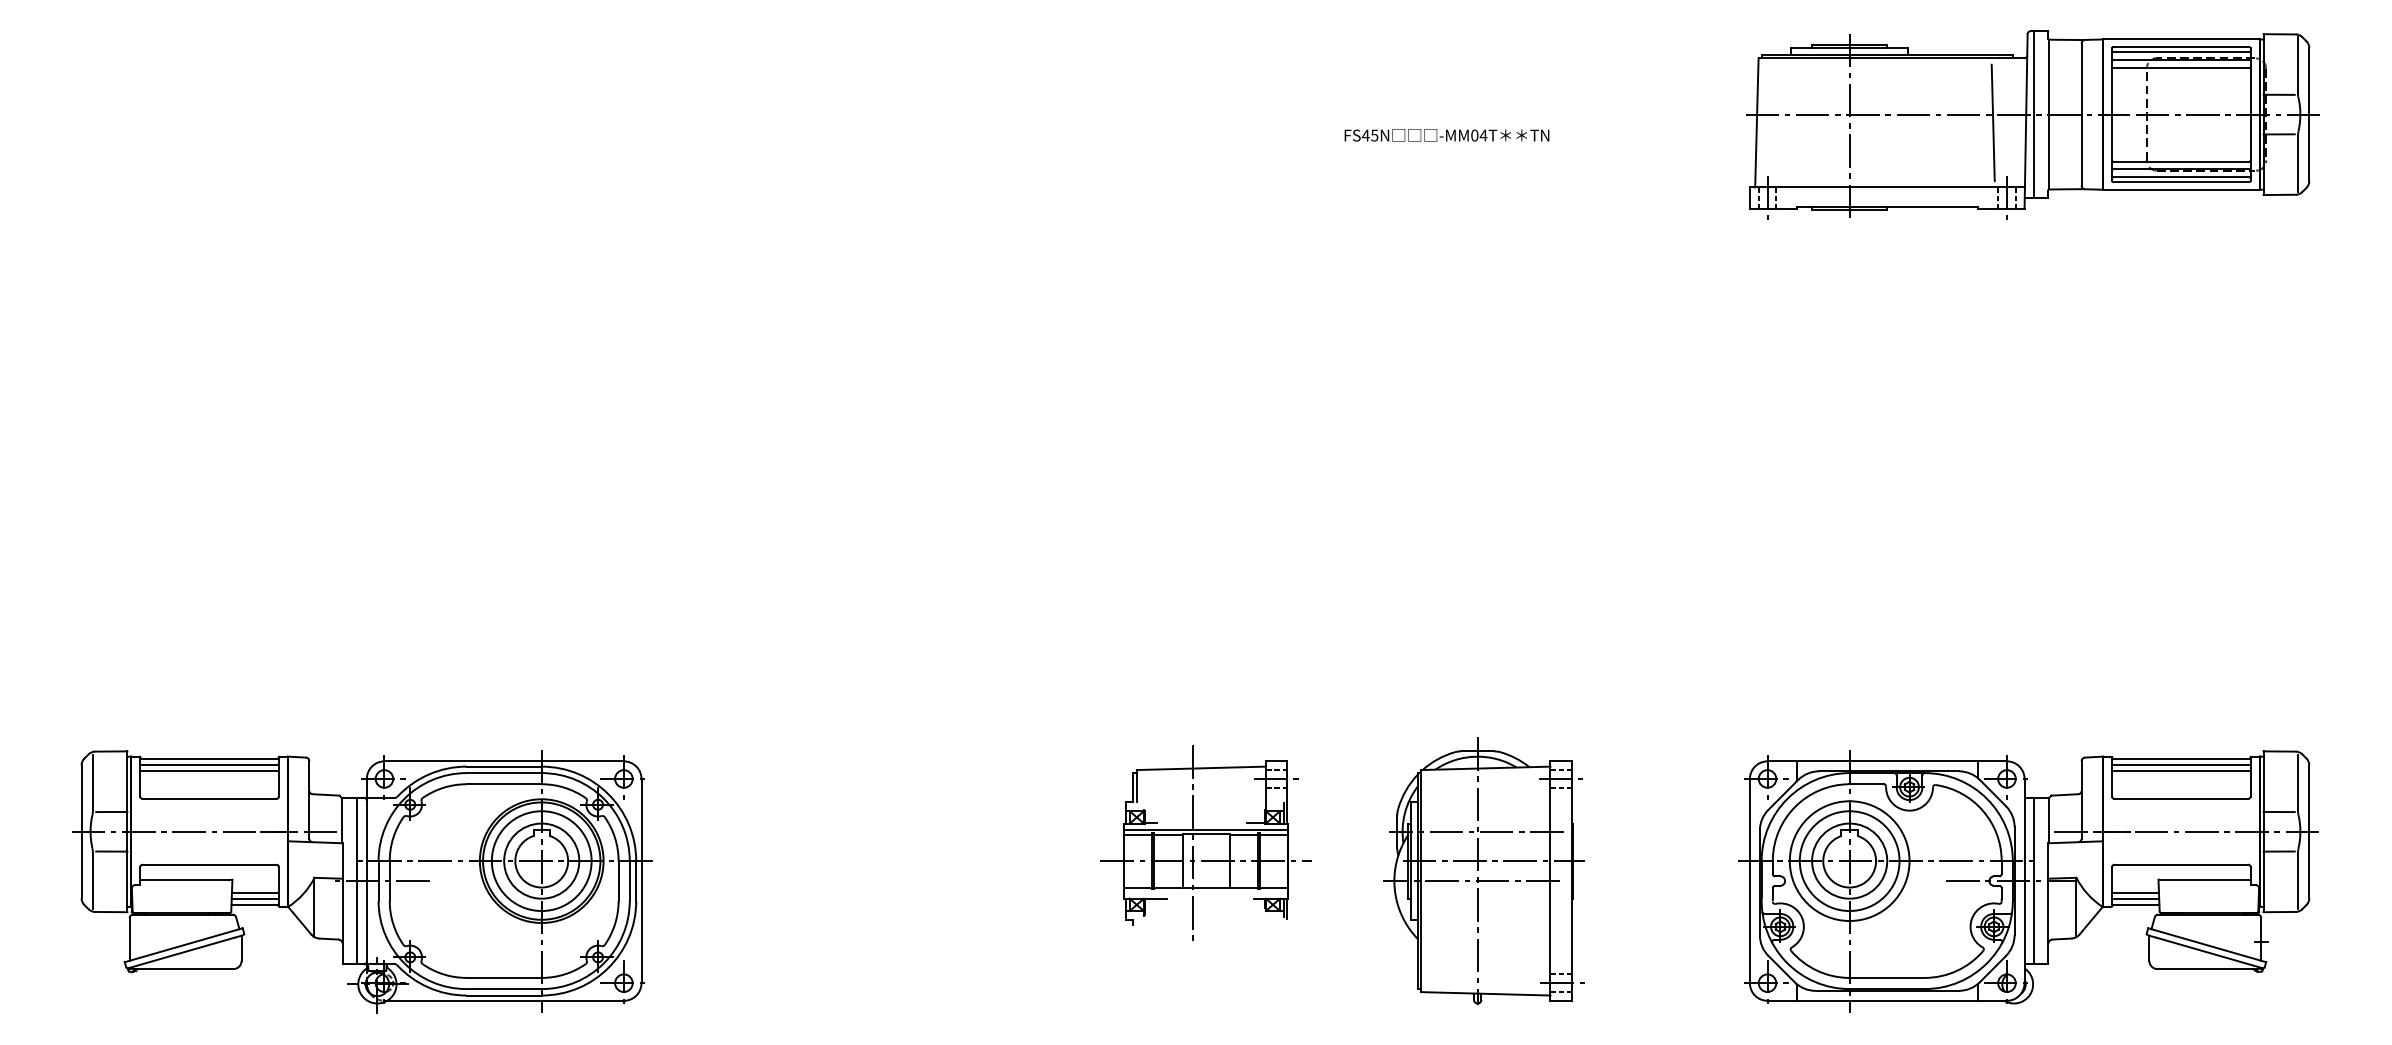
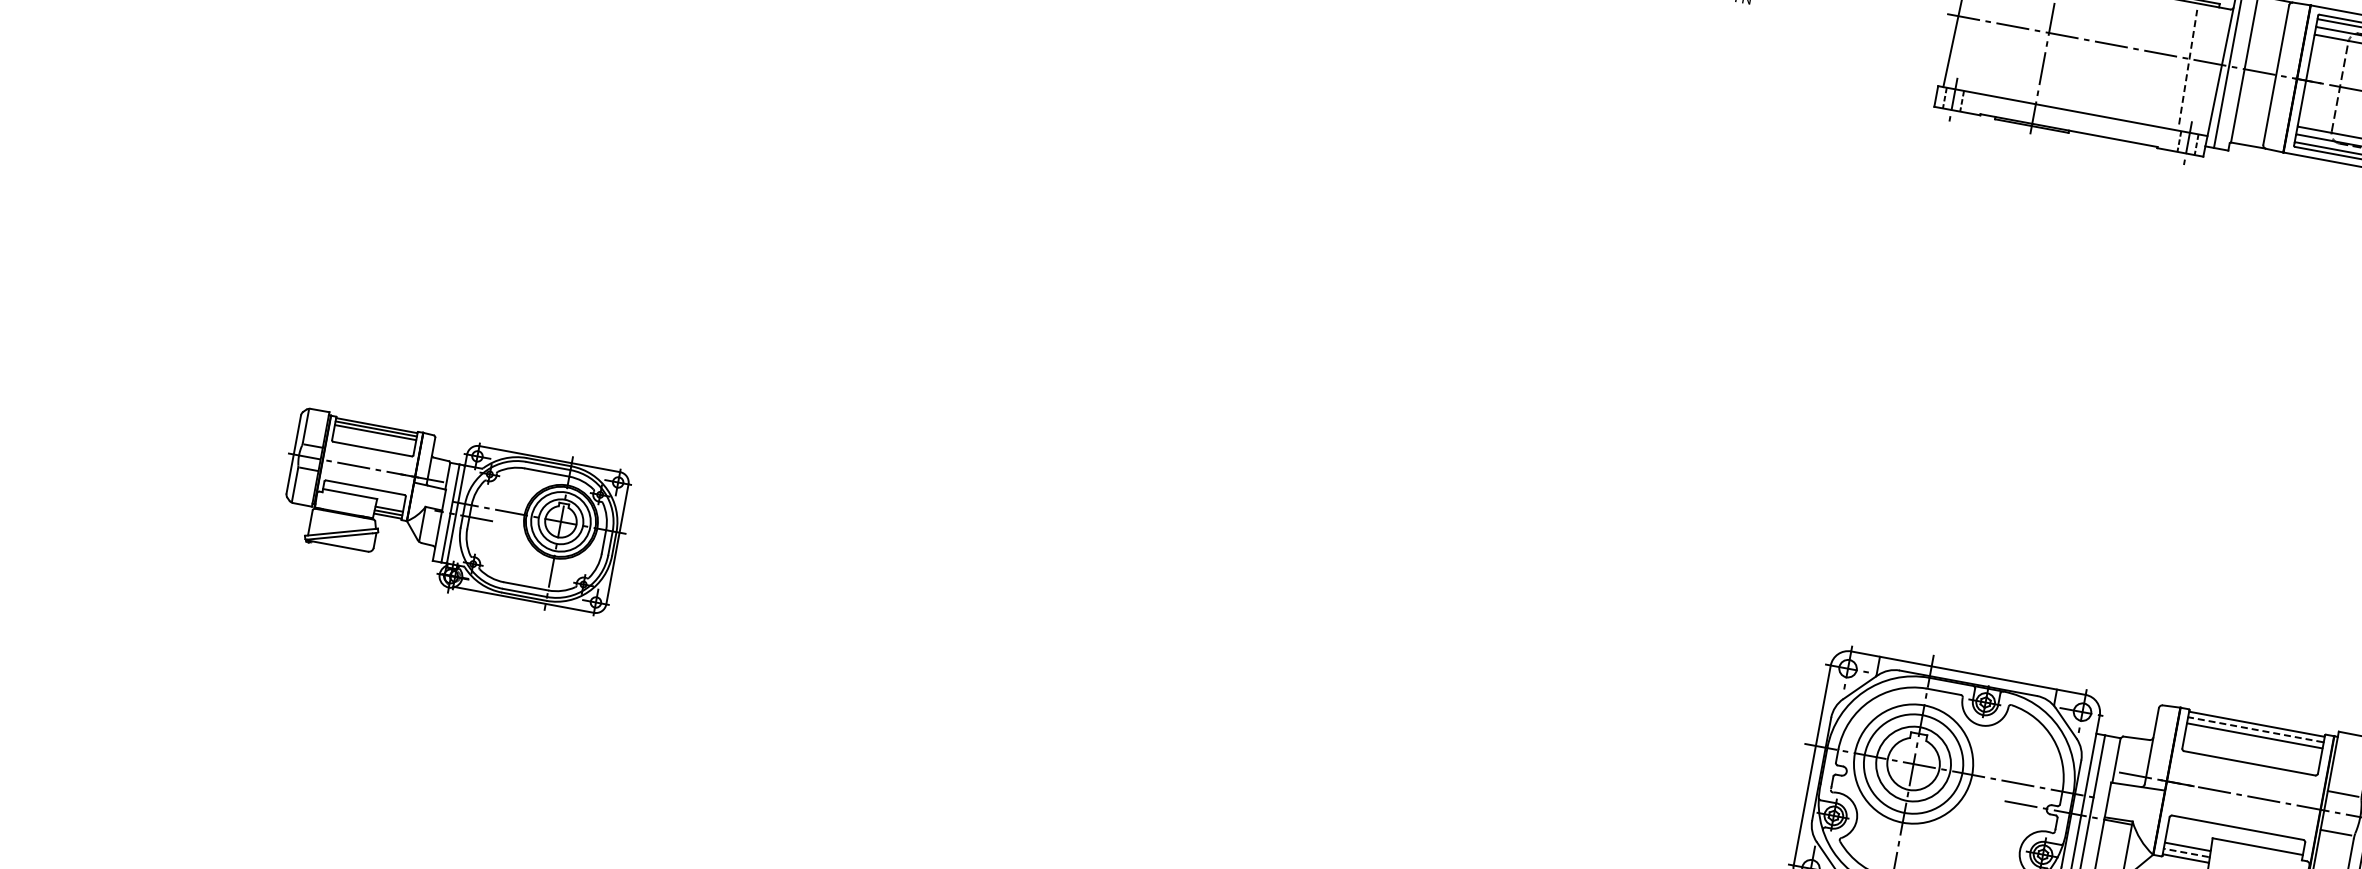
line: (1993, 122) -> (2188, 66), solid -> dashed
line: (2181, 764) -> (2256, 729), solid -> dashed
part: (1205, 842) -> (1286, 628), removed
part: (1483, 870) -> (1553, 706), removed
part: (362, 881) -> (453, 514), size x0.6
line: (2135, 898) -> (2186, 852), solid -> dashed

